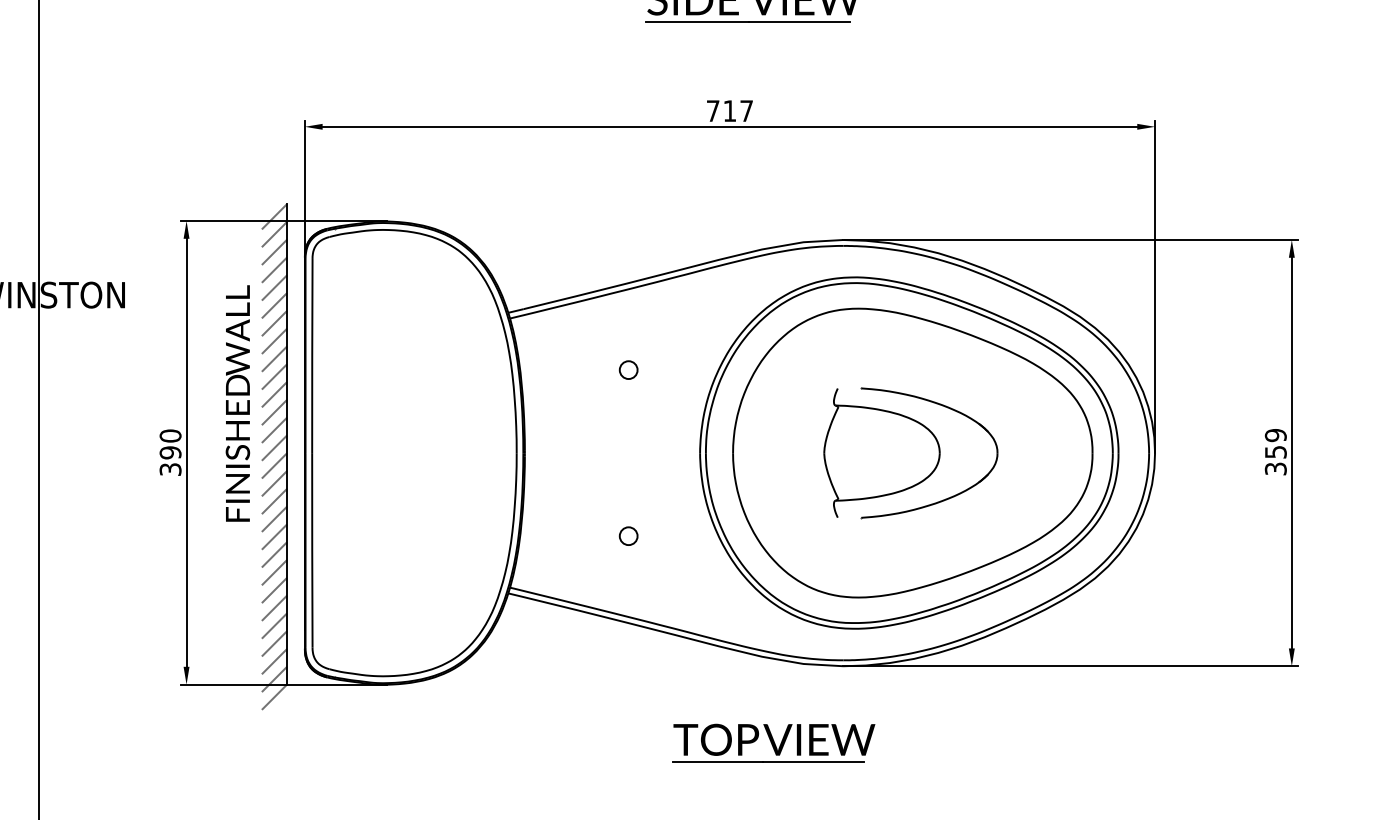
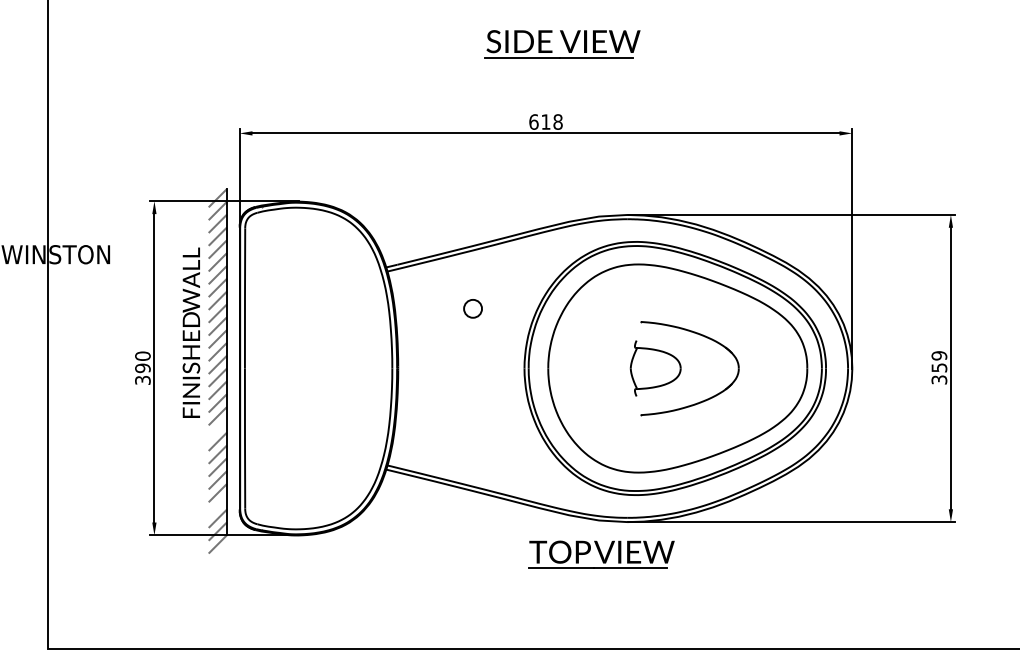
text: (729, 110) -> (545, 121), 717 -> 618
circle: (627, 369) -> (472, 308), size x1.4
part: (881, 453) -> (655, 368), size x0.6
line: (274, 536) -> (217, 428), removed
circle: (627, 536) -> (472, 428), removed
line: (274, 643) -> (217, 505), removed
part: (773, 743) -> (601, 554), moved

